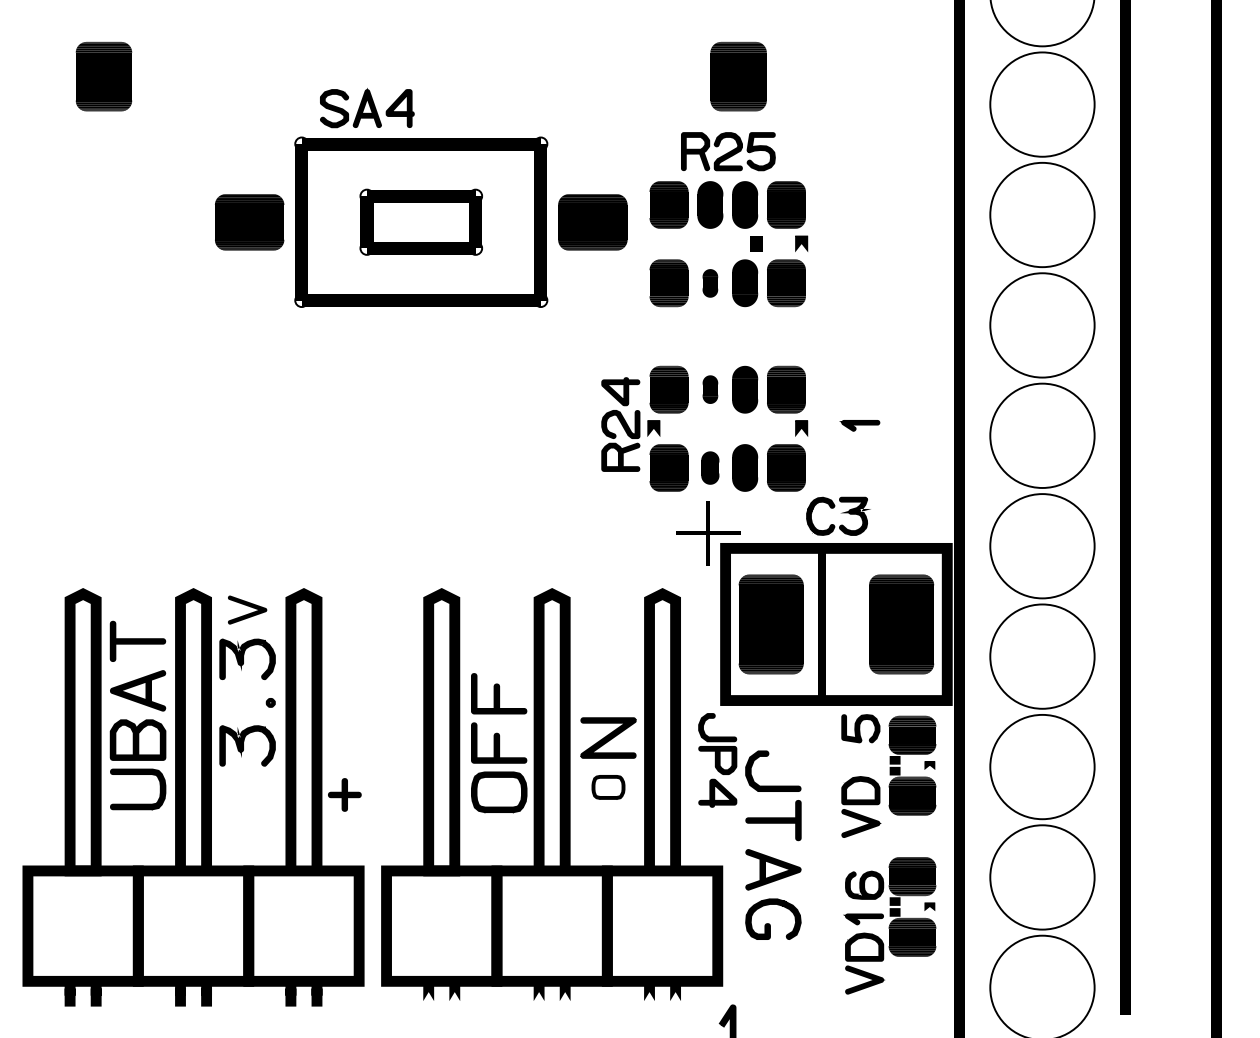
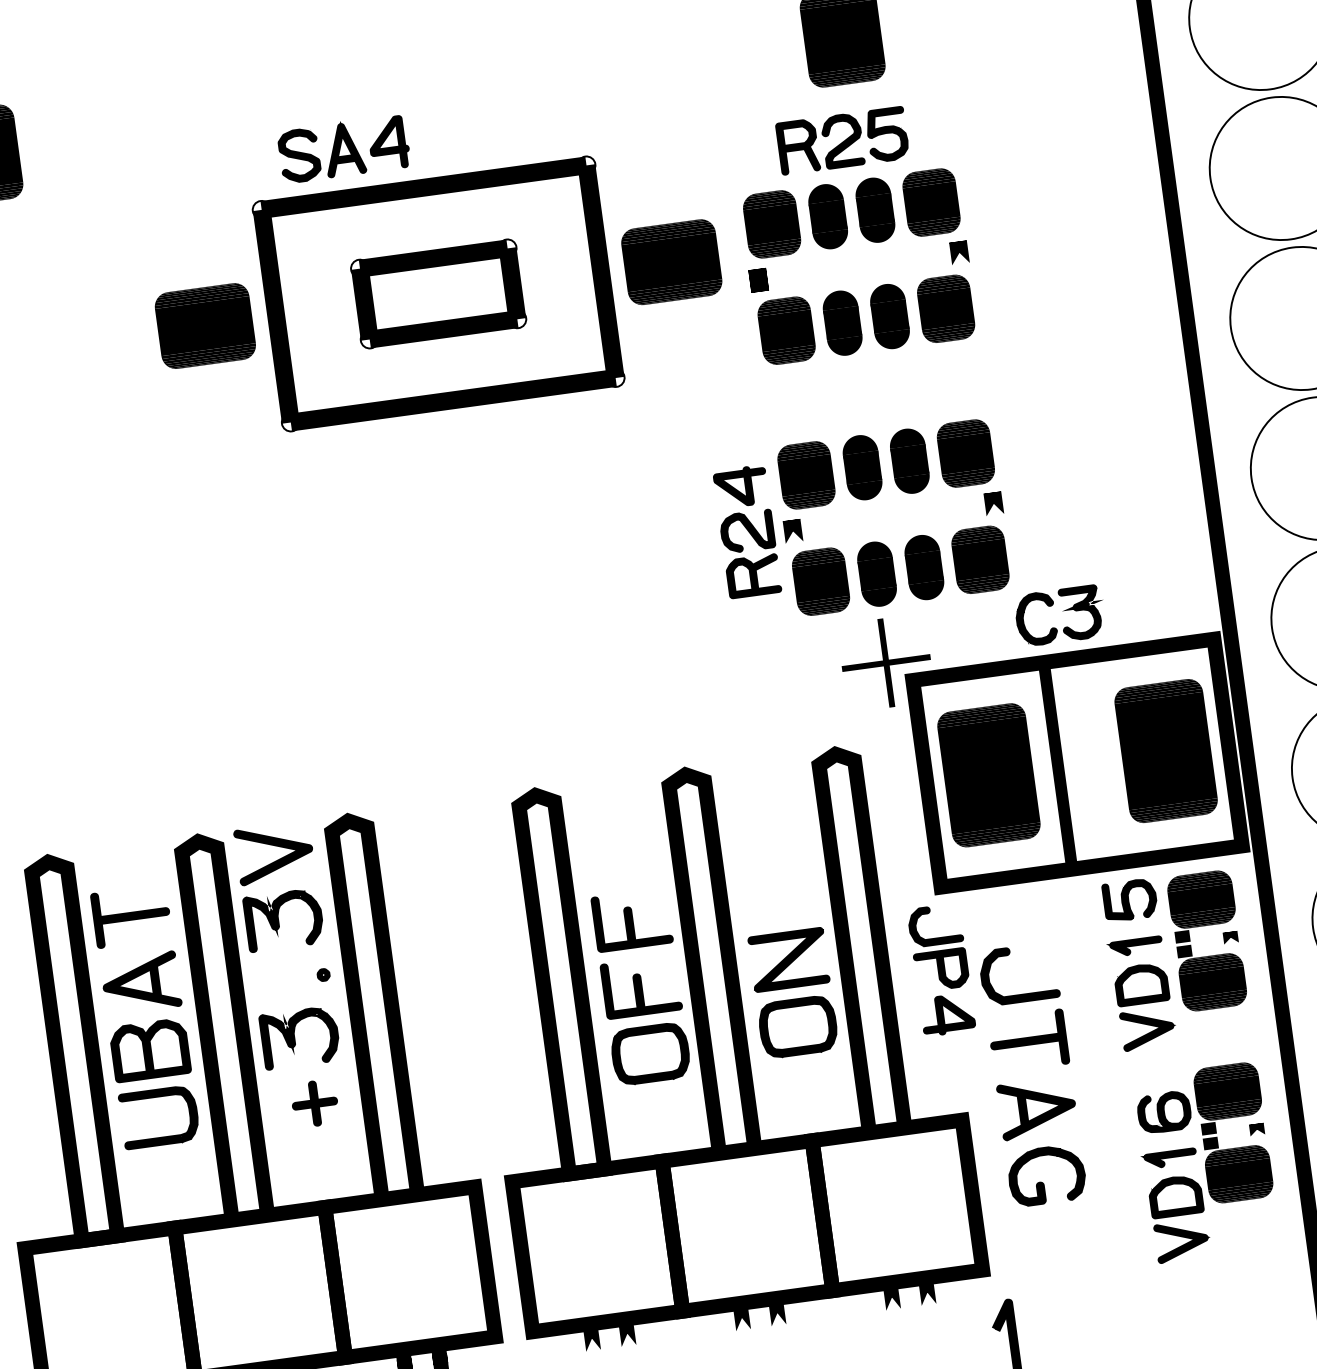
part: (756, 243) -> (758, 279), moved
part: (710, 283) -> (842, 323), size x1.67
part: (710, 389) -> (862, 467), size x1.67
part: (859, 425) -> (1134, 946), moved
part: (710, 467) -> (877, 573), size x1.43
part: (247, 609) -> (274, 852), size x1.43
part: (608, 787) -> (798, 1027), size x1.67
part: (344, 794) -> (314, 1103), moved

